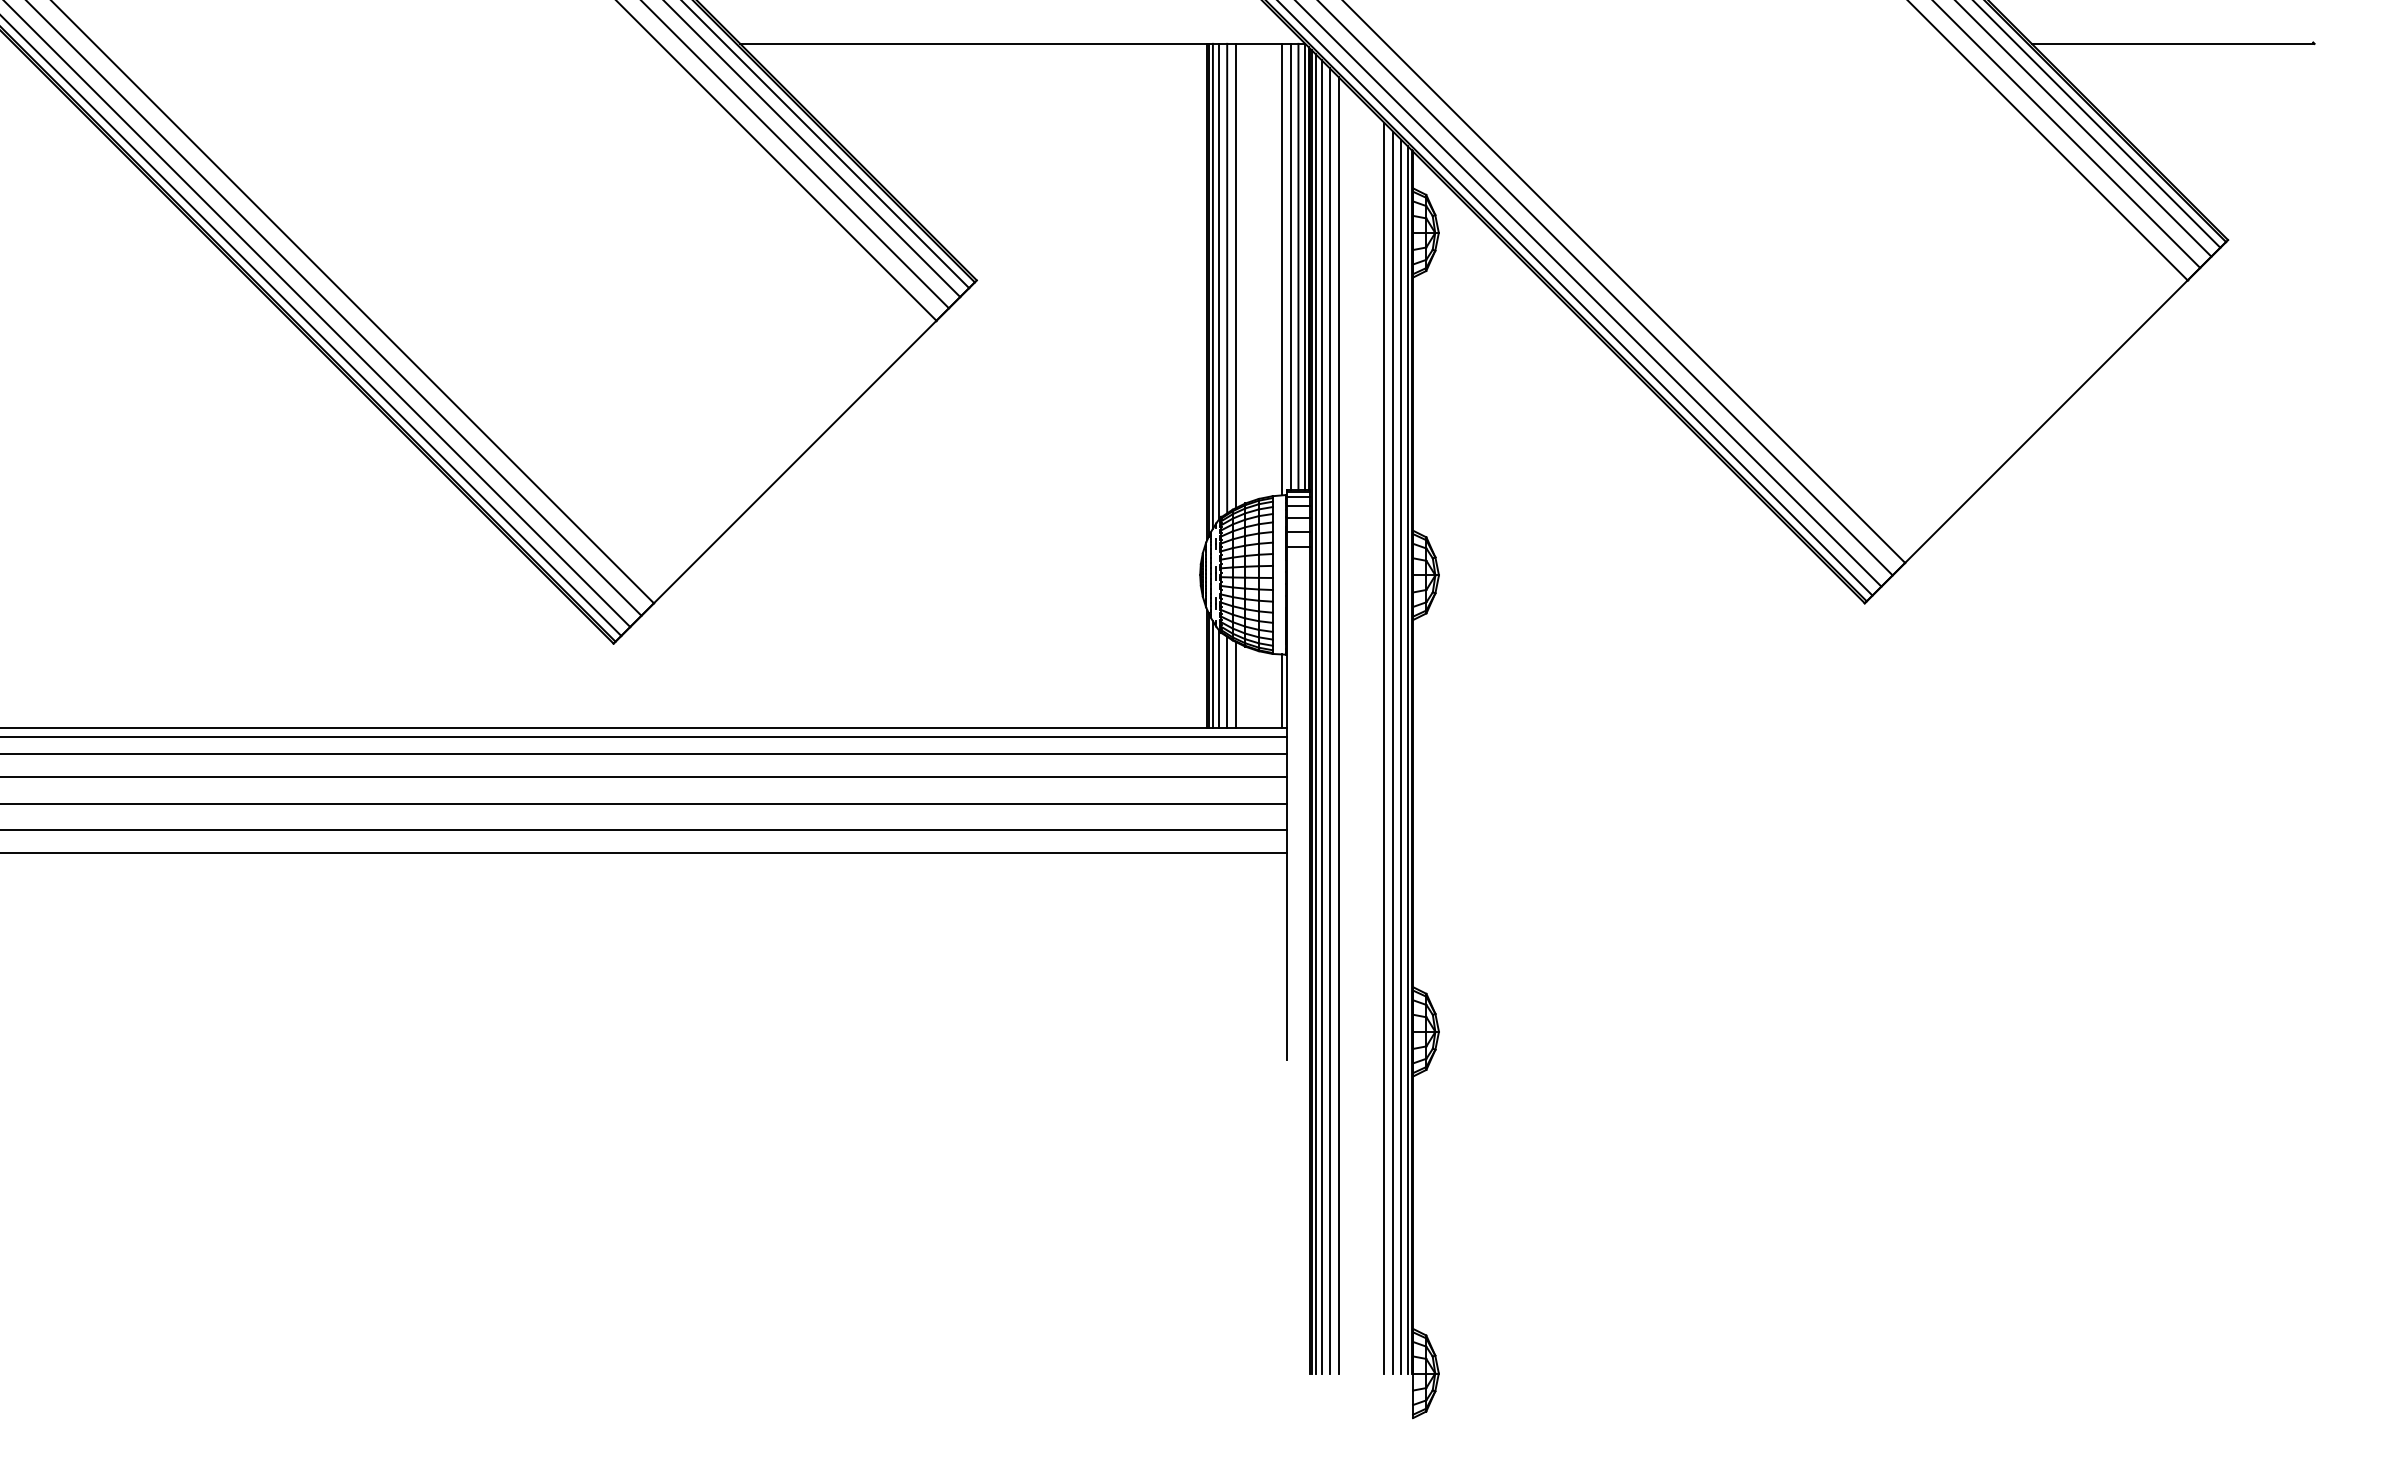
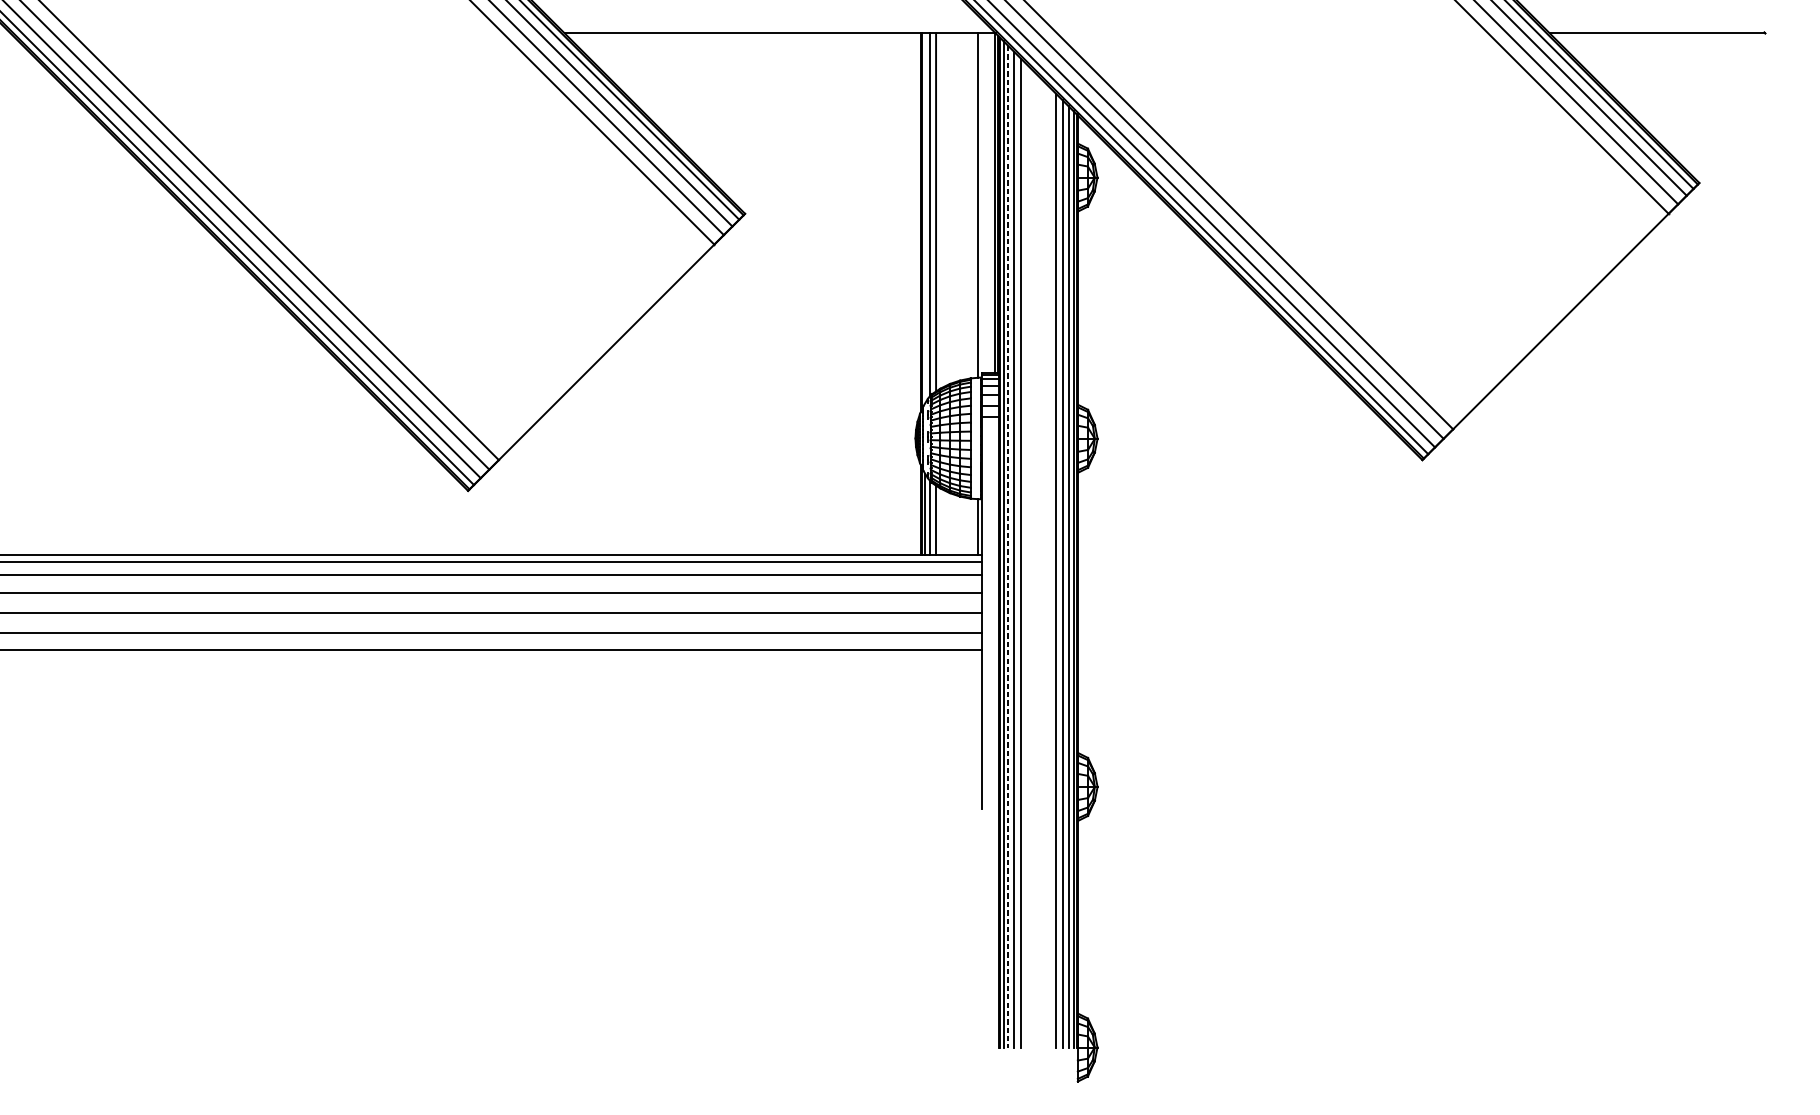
line: (1290, 266) -> (984, 203), removed
line: (1298, 266) -> (990, 203), removed
line: (1236, 275) -> (943, 210), removed
line: (1212, 285) -> (924, 217), removed
line: (1236, 685) -> (943, 522), removed
line: (1321, 717) -> (1008, 547), solid -> dashed

